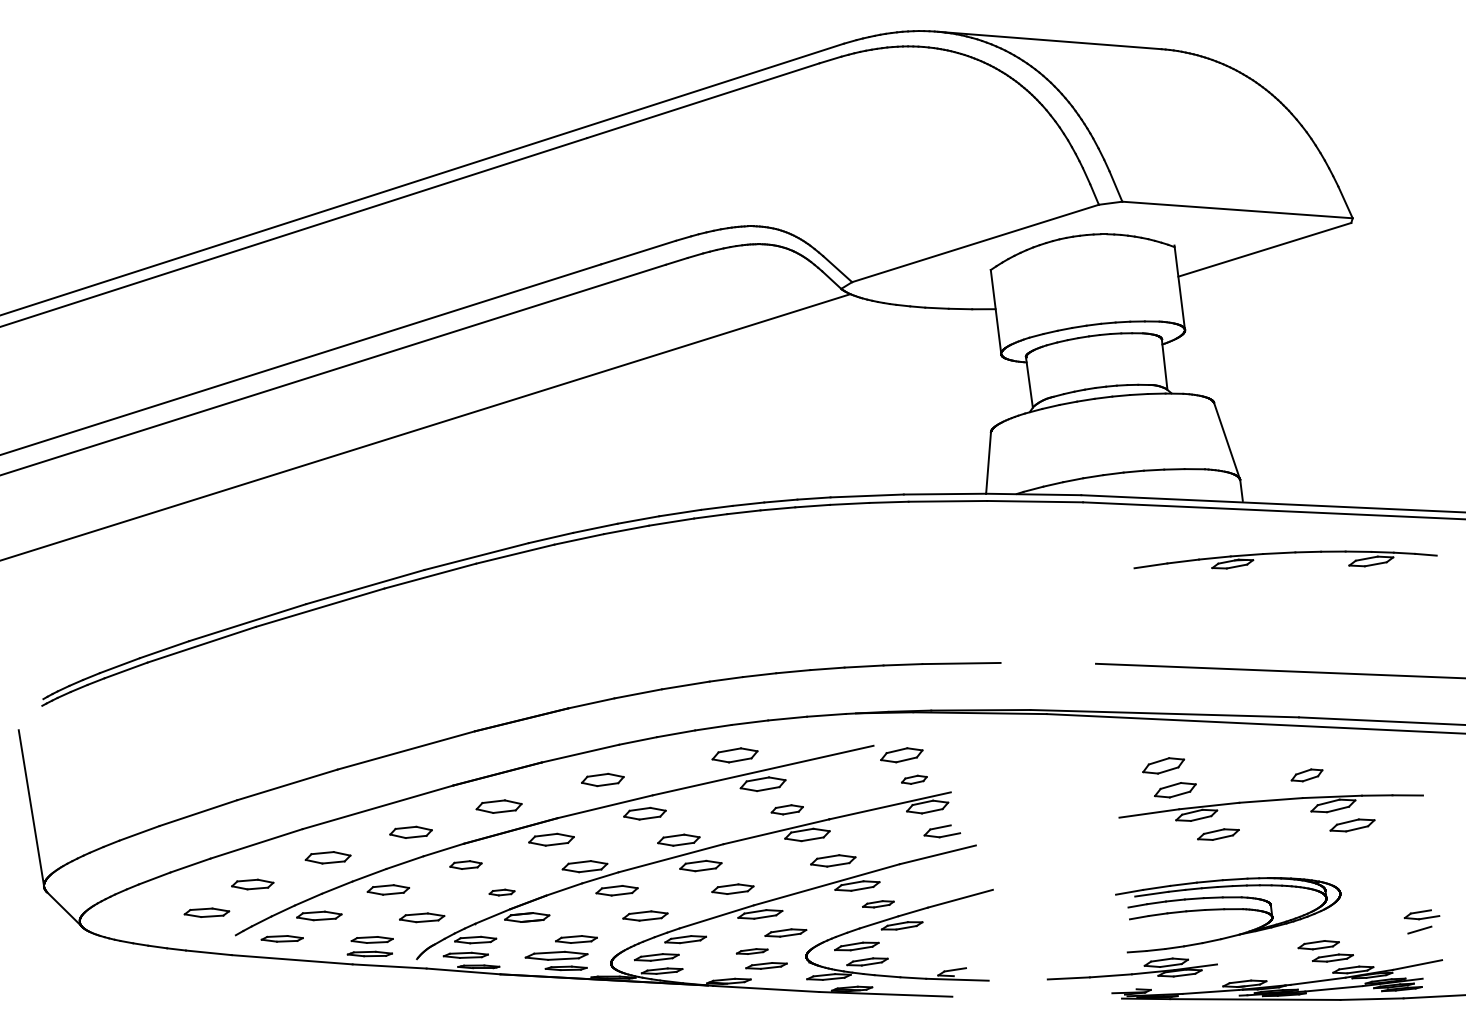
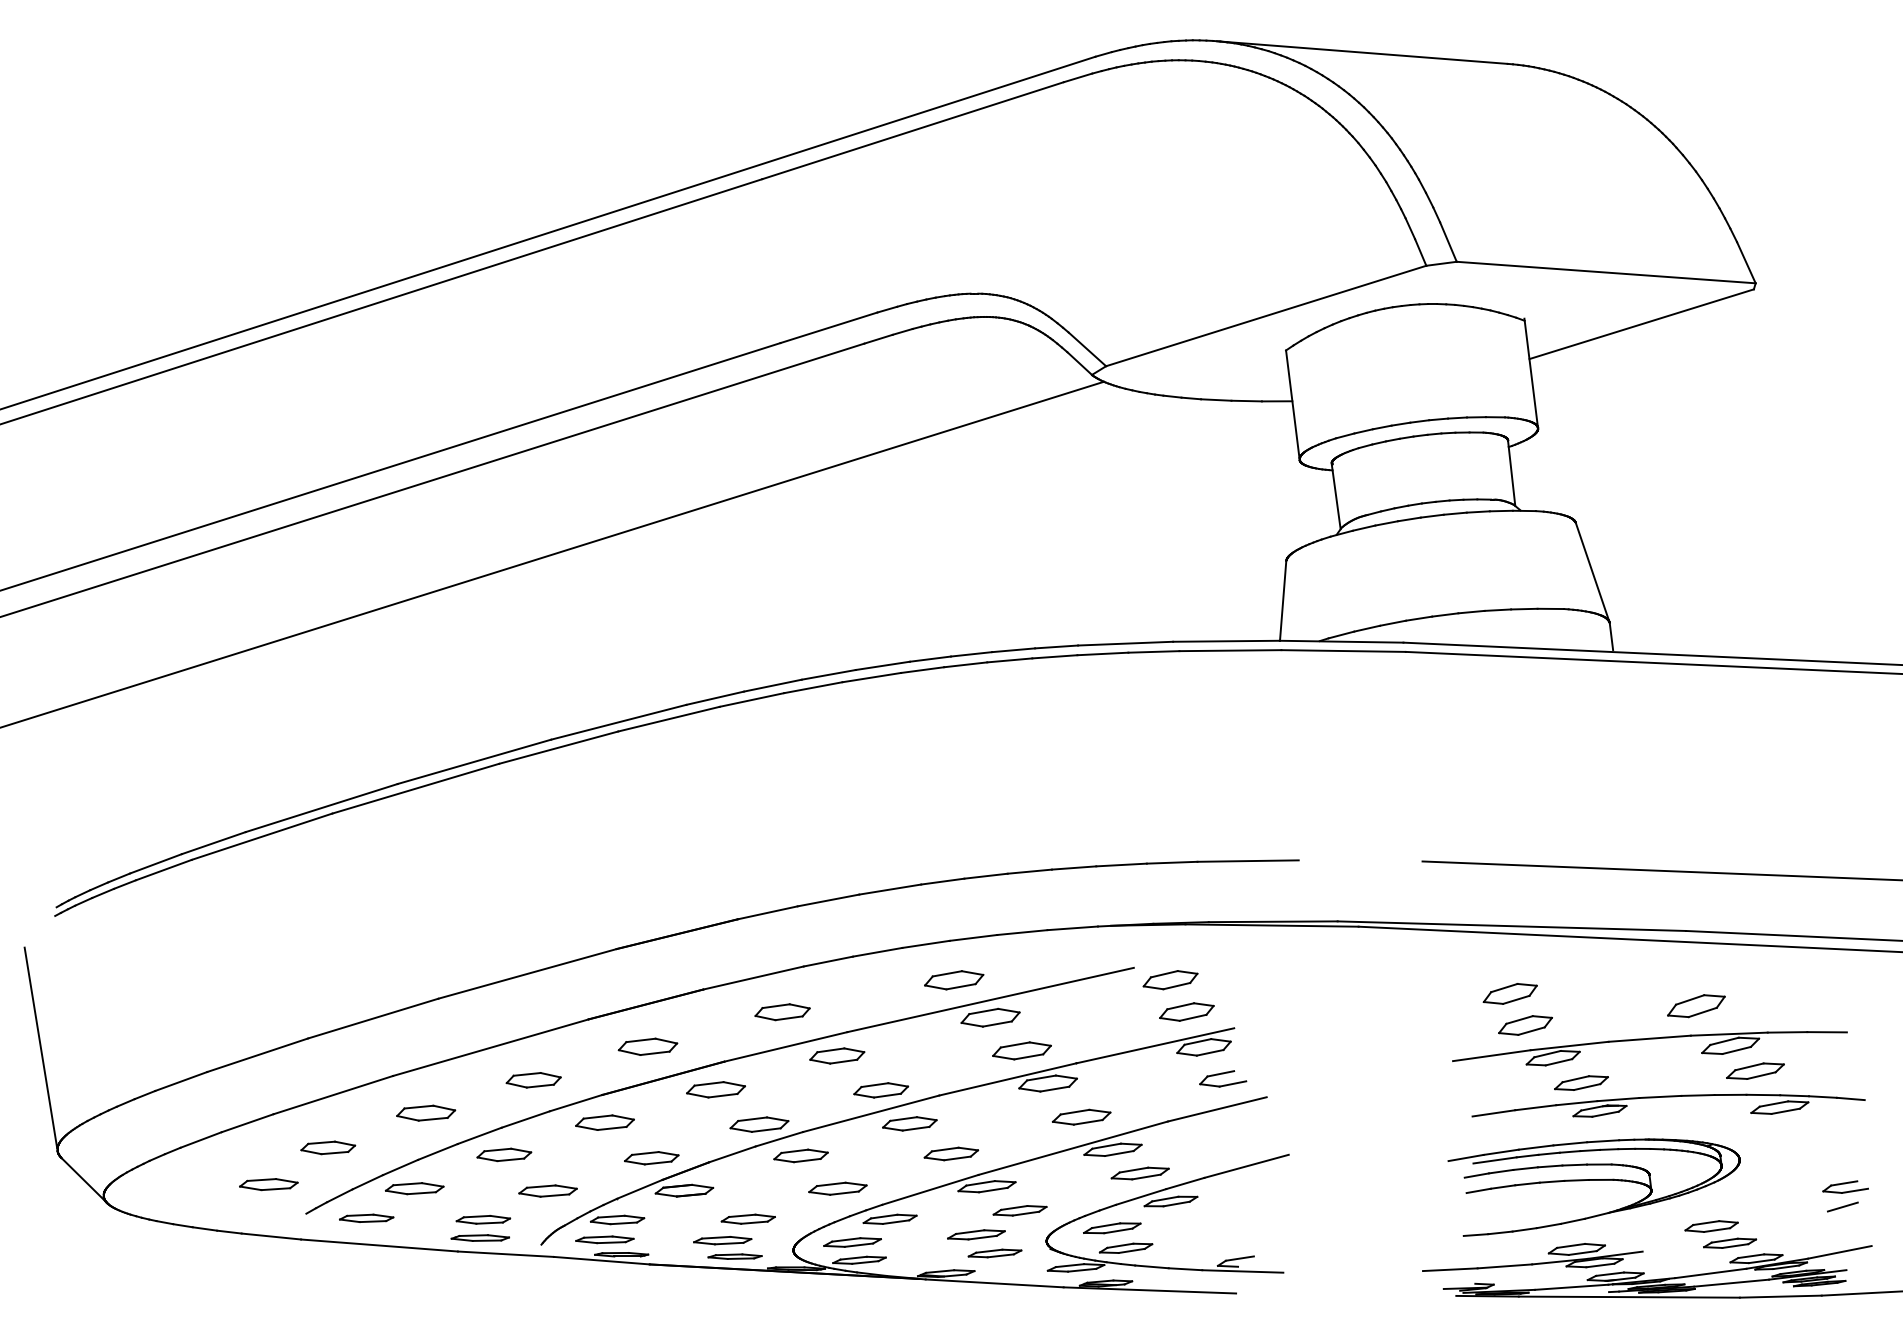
part: (1285, 553) -> (1668, 1097), moved
part: (1307, 775) -> (1696, 1006), size x1.43
part: (914, 779) -> (1186, 1011), size x1.67
part: (786, 809) -> (1021, 1050), size x1.43
part: (465, 864) -> (604, 1122), size x1.43
part: (501, 892) -> (651, 1158), size x1.67
part: (877, 904) -> (1139, 1173), size x1.43
part: (752, 951) -> (976, 1234), size x1.43
part: (556, 955) -> (722, 1240), size x0.71
part: (1132, 968) -> (1532, 1257), moved

